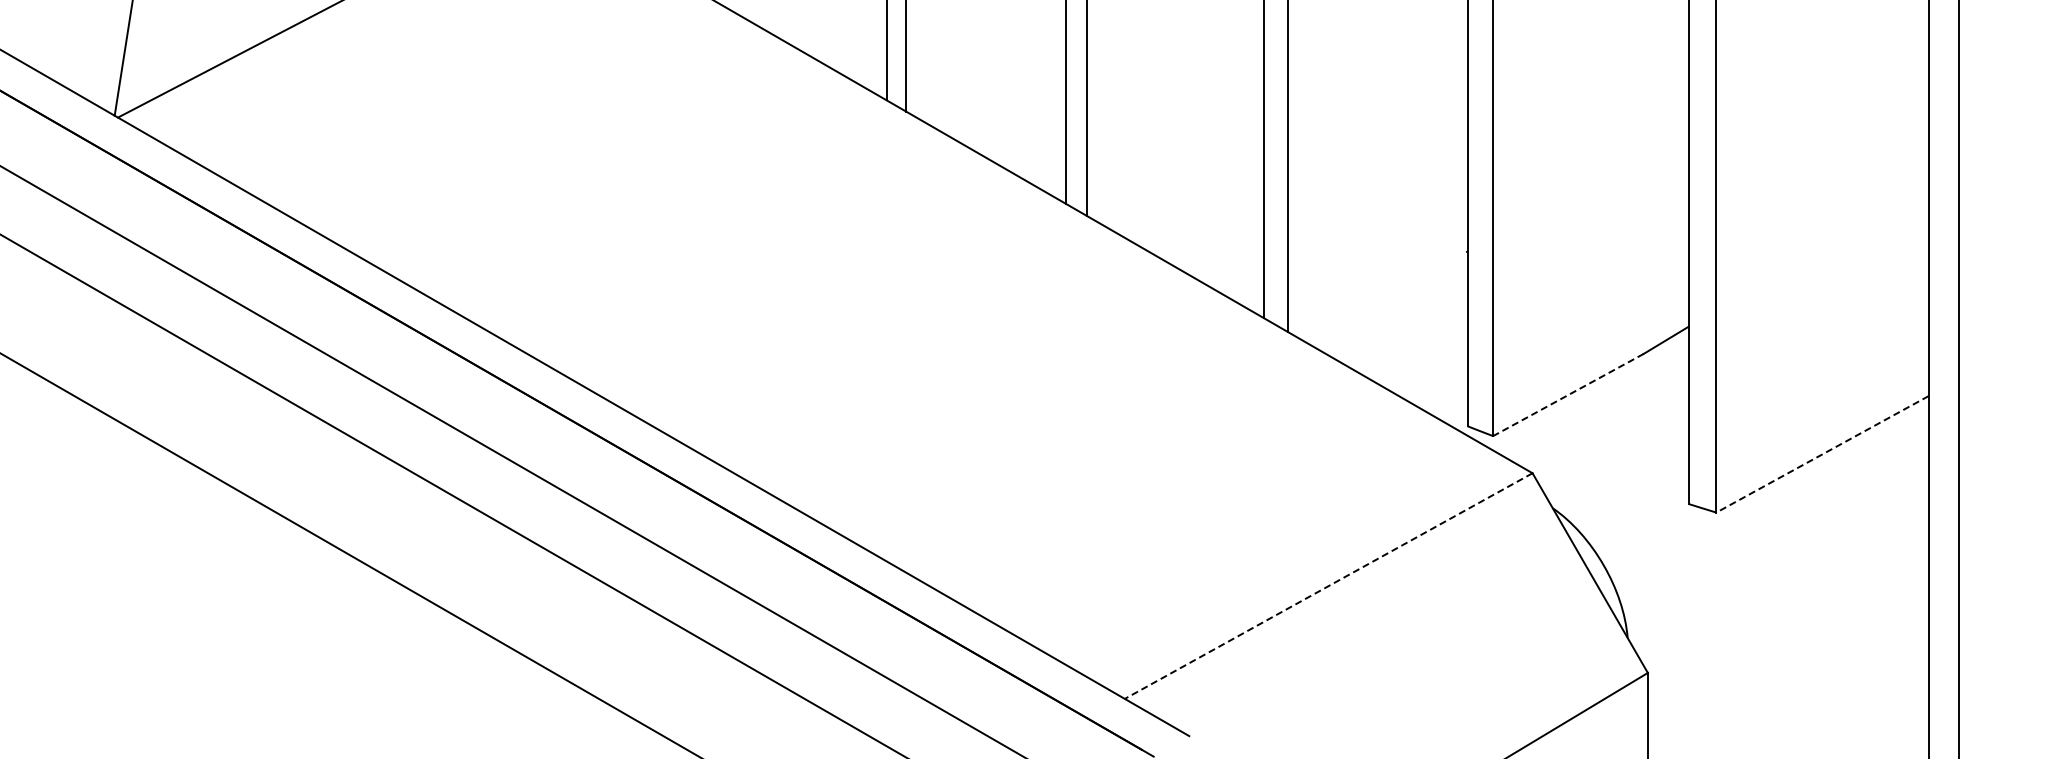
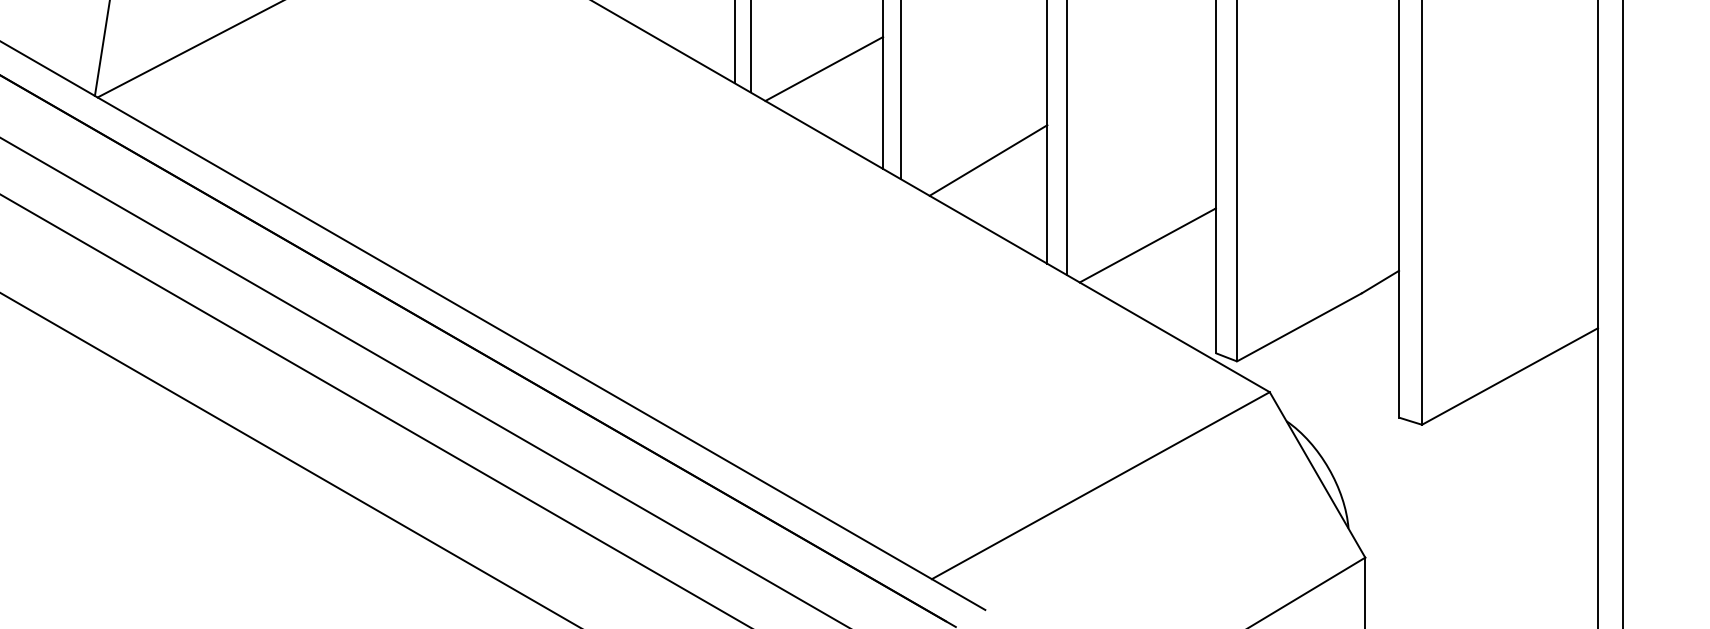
line: (994, 82) -> (823, 68), added
line: (1193, 193) -> (988, 160), added
line: (1385, 295) -> (1147, 244), added
line: (1568, 395) -> (1299, 327), dashed -> solid
line: (1822, 454) -> (1510, 376), dashed -> solid
line: (1328, 586) -> (1100, 486), dashed -> solid

